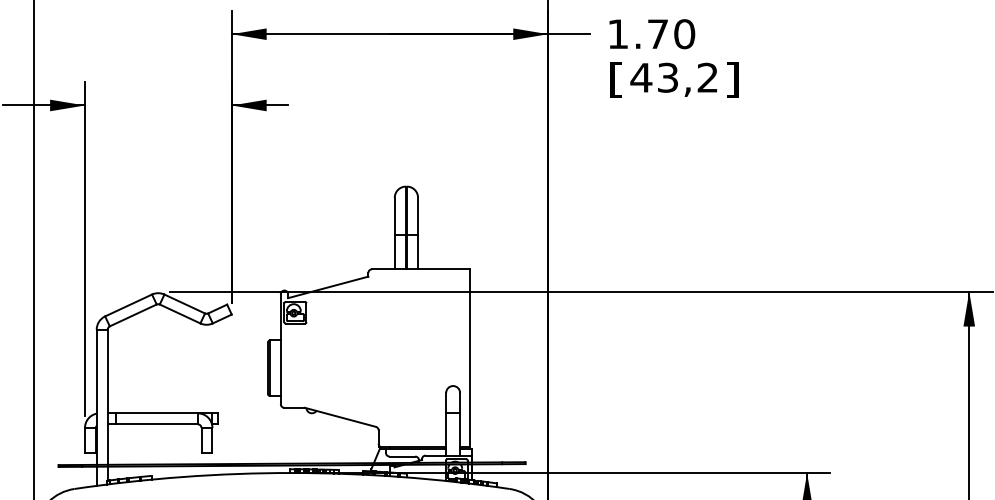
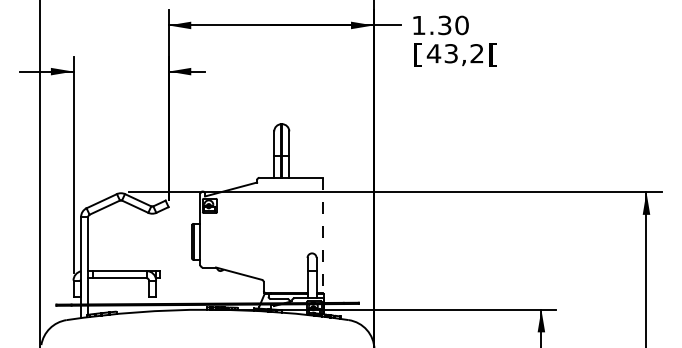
text: (657, 34) -> (444, 25), 1.70 -> 1.30
text: (733, 79) -> (493, 54), ] -> [
line: (470, 358) -> (323, 235), solid -> dashed

